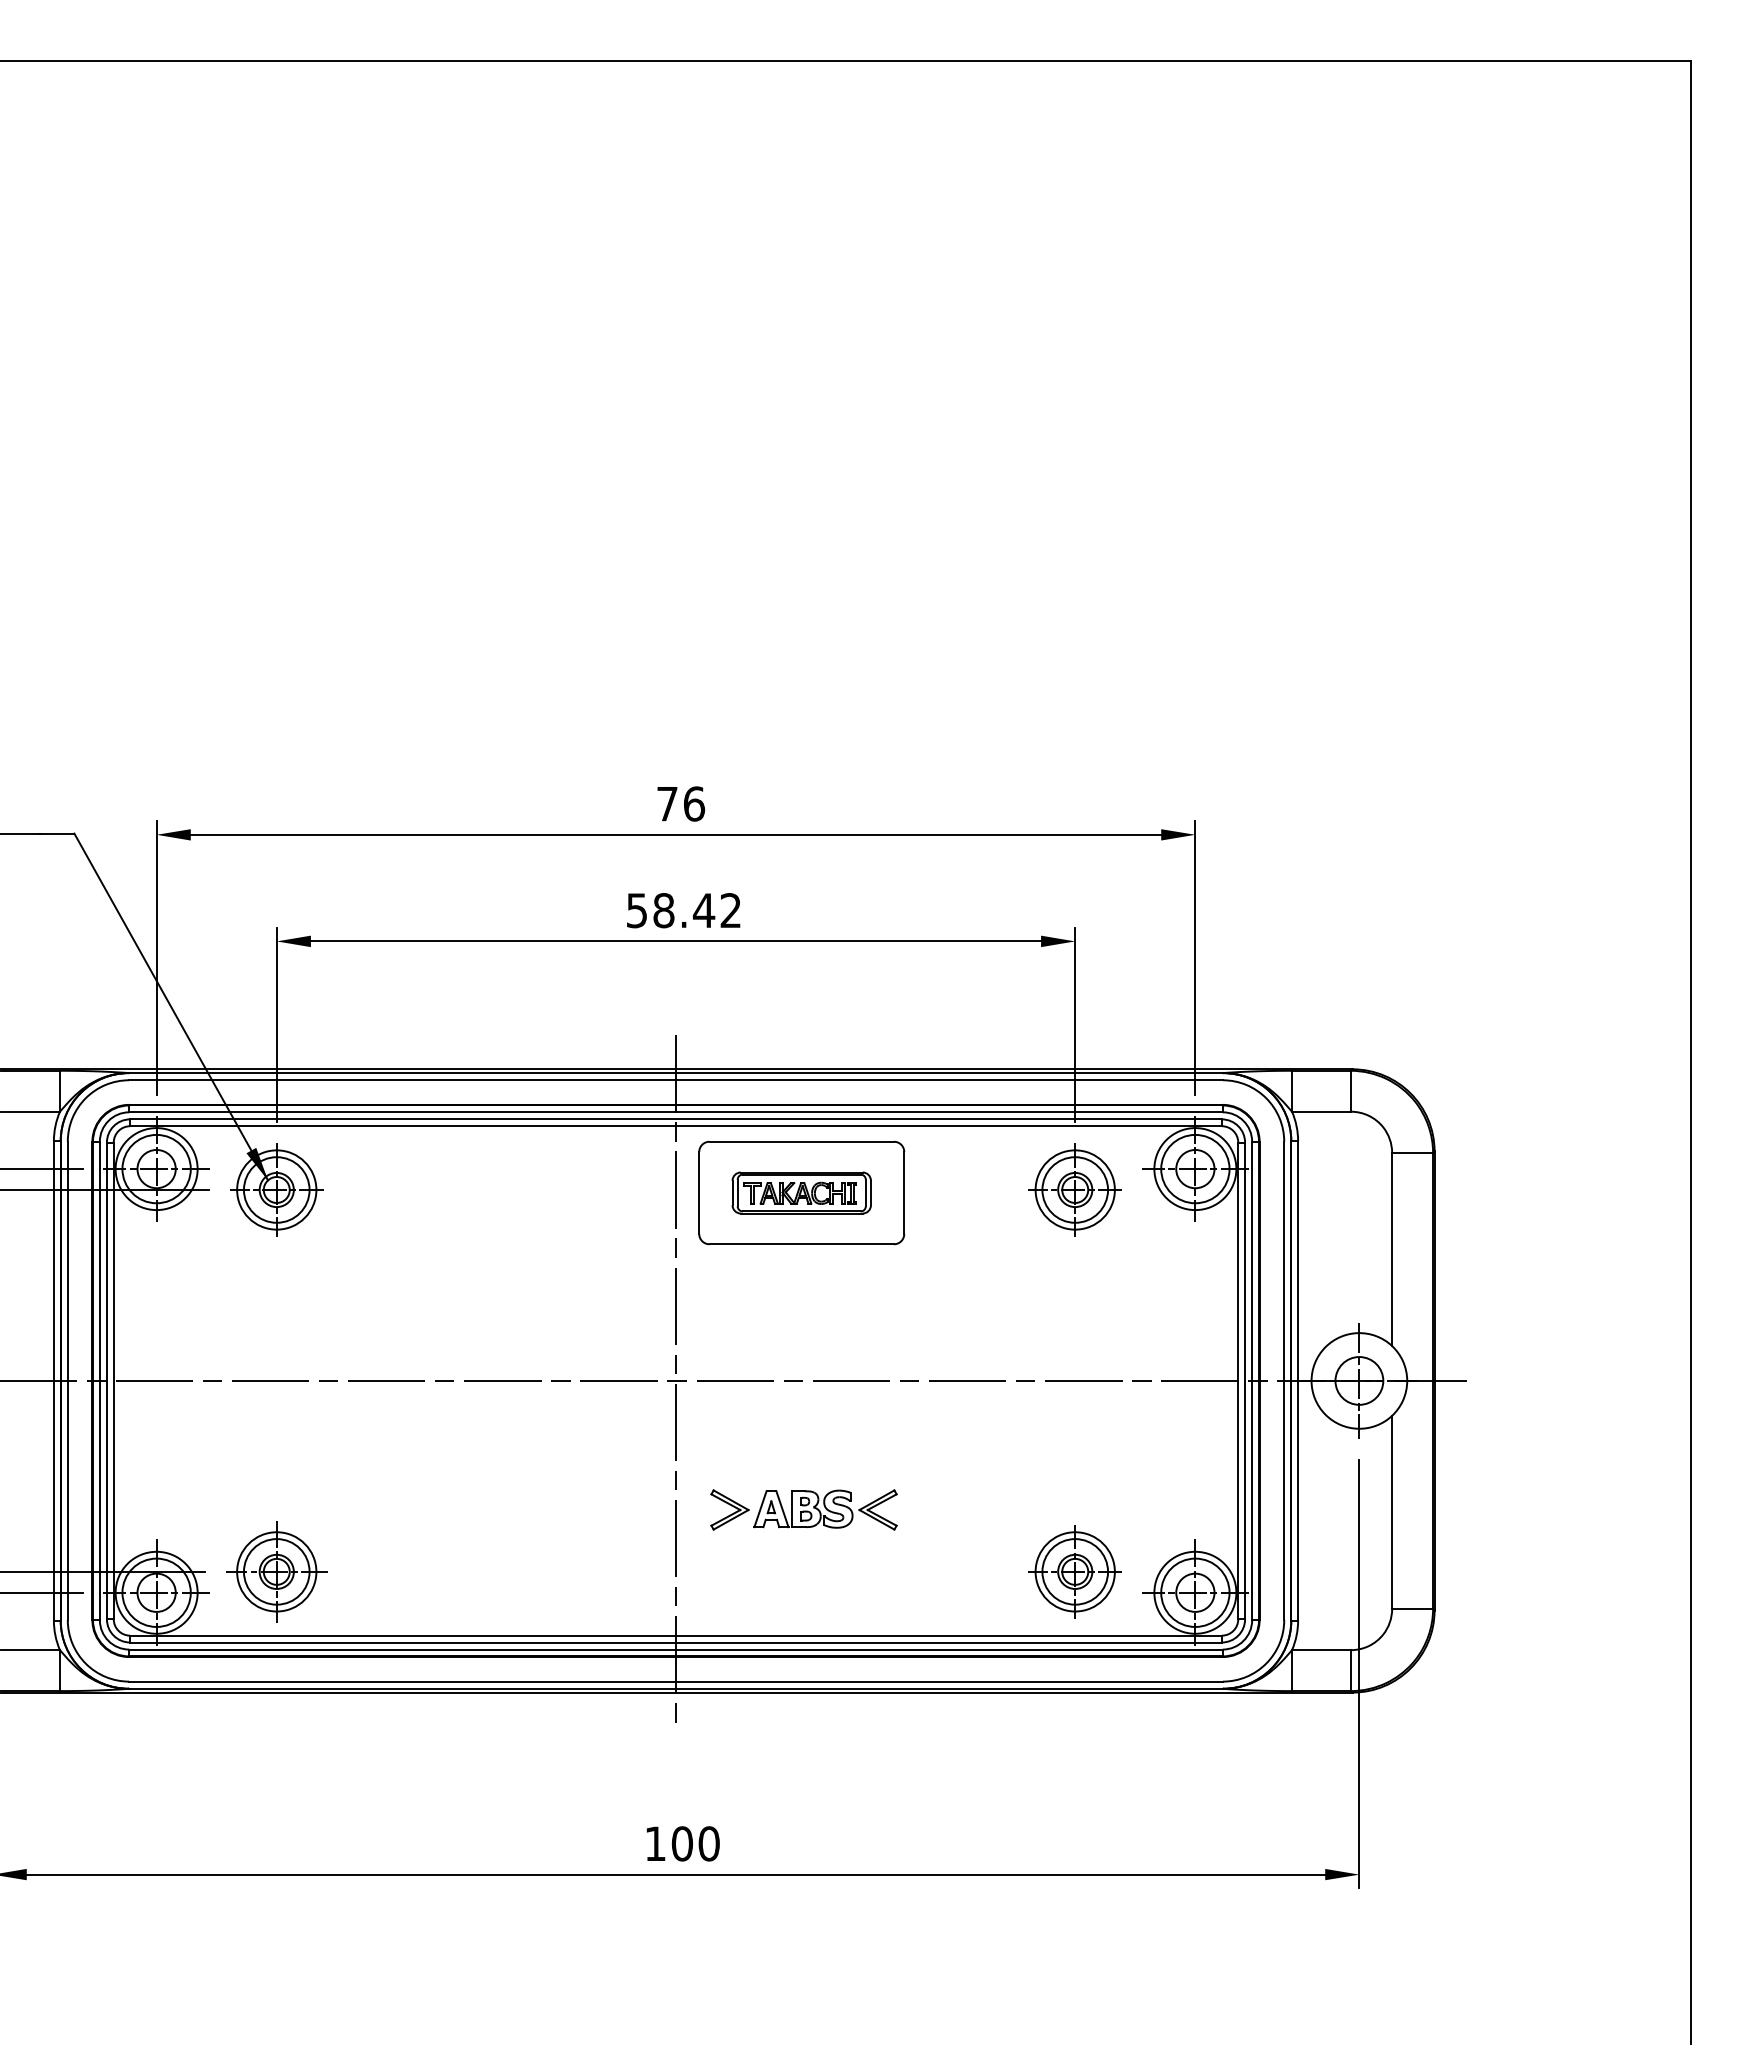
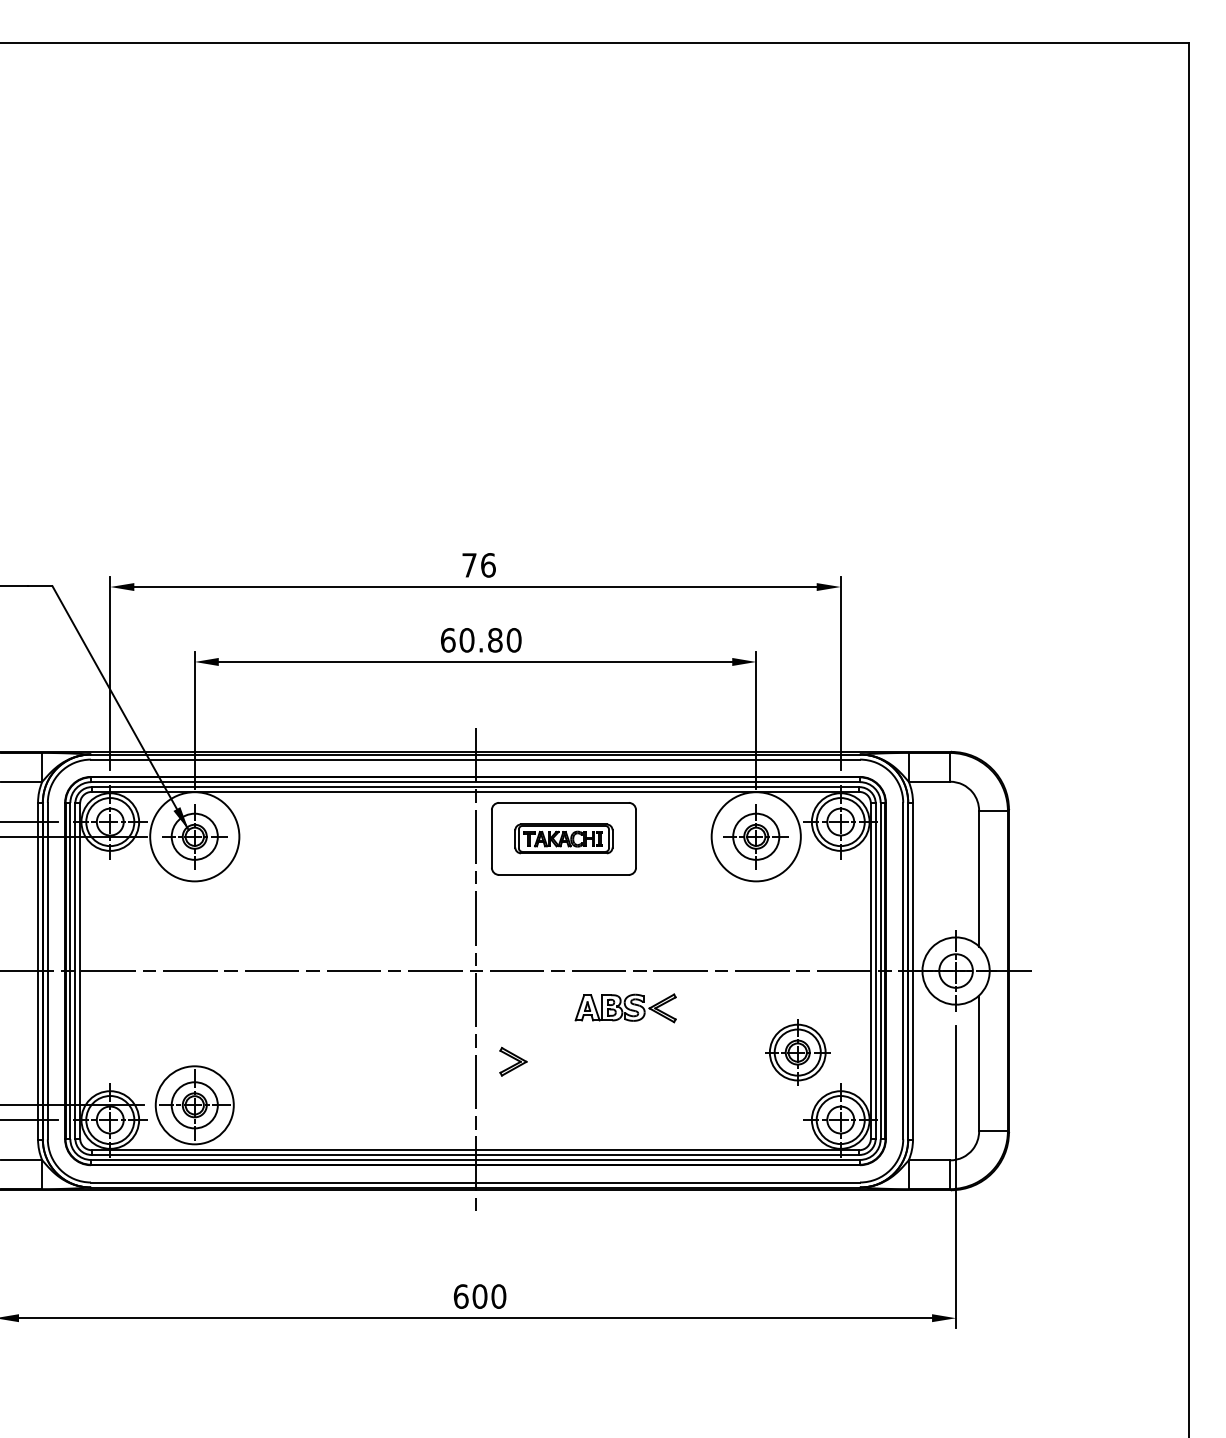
text: (683, 910) -> (480, 640), 58.42 -> 60.80
circle: (276, 1189) -> (194, 836), size x1.6
circle: (1074, 1189) -> (755, 836), size x1.6
part: (825, 1509) -> (625, 1008), moved
circle: (276, 1571) -> (194, 1105), size x1.4
part: (1074, 1571) -> (797, 1052), moved
text: (655, 1843) -> (461, 1296), 100 -> 600

